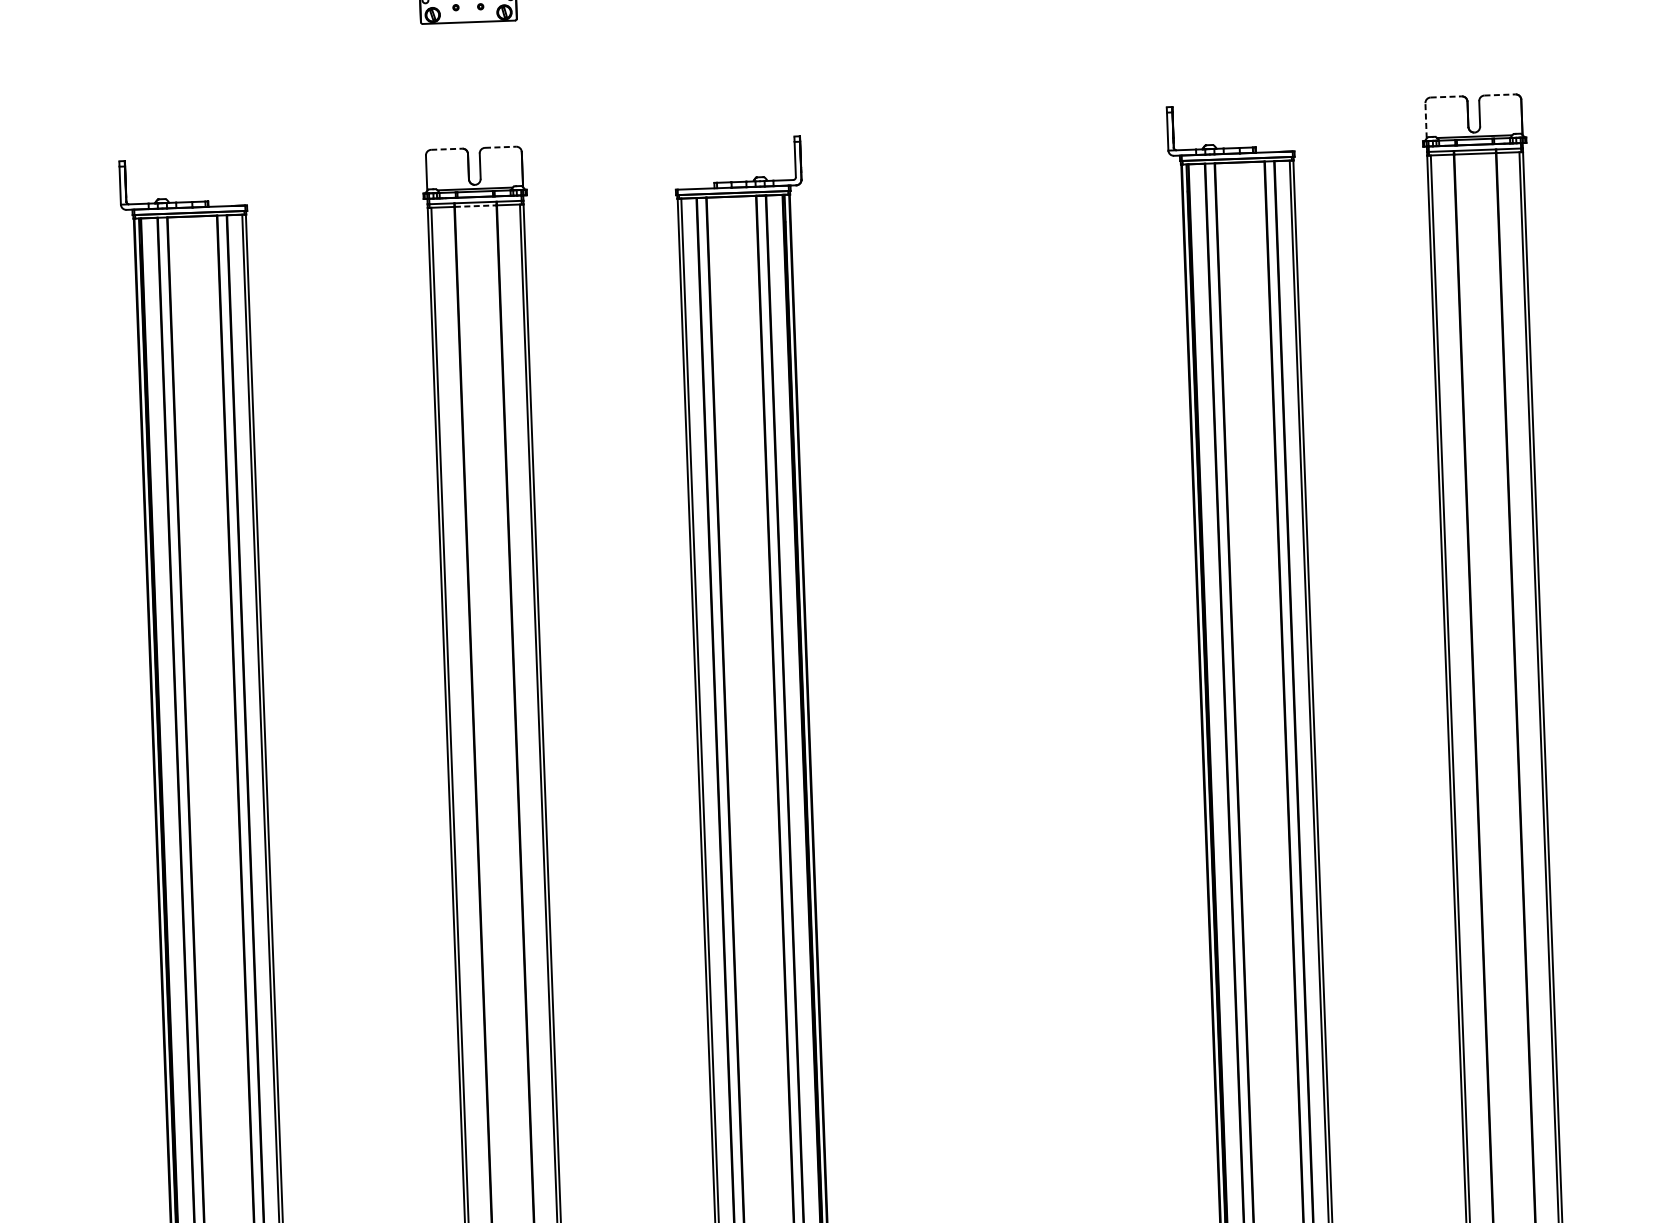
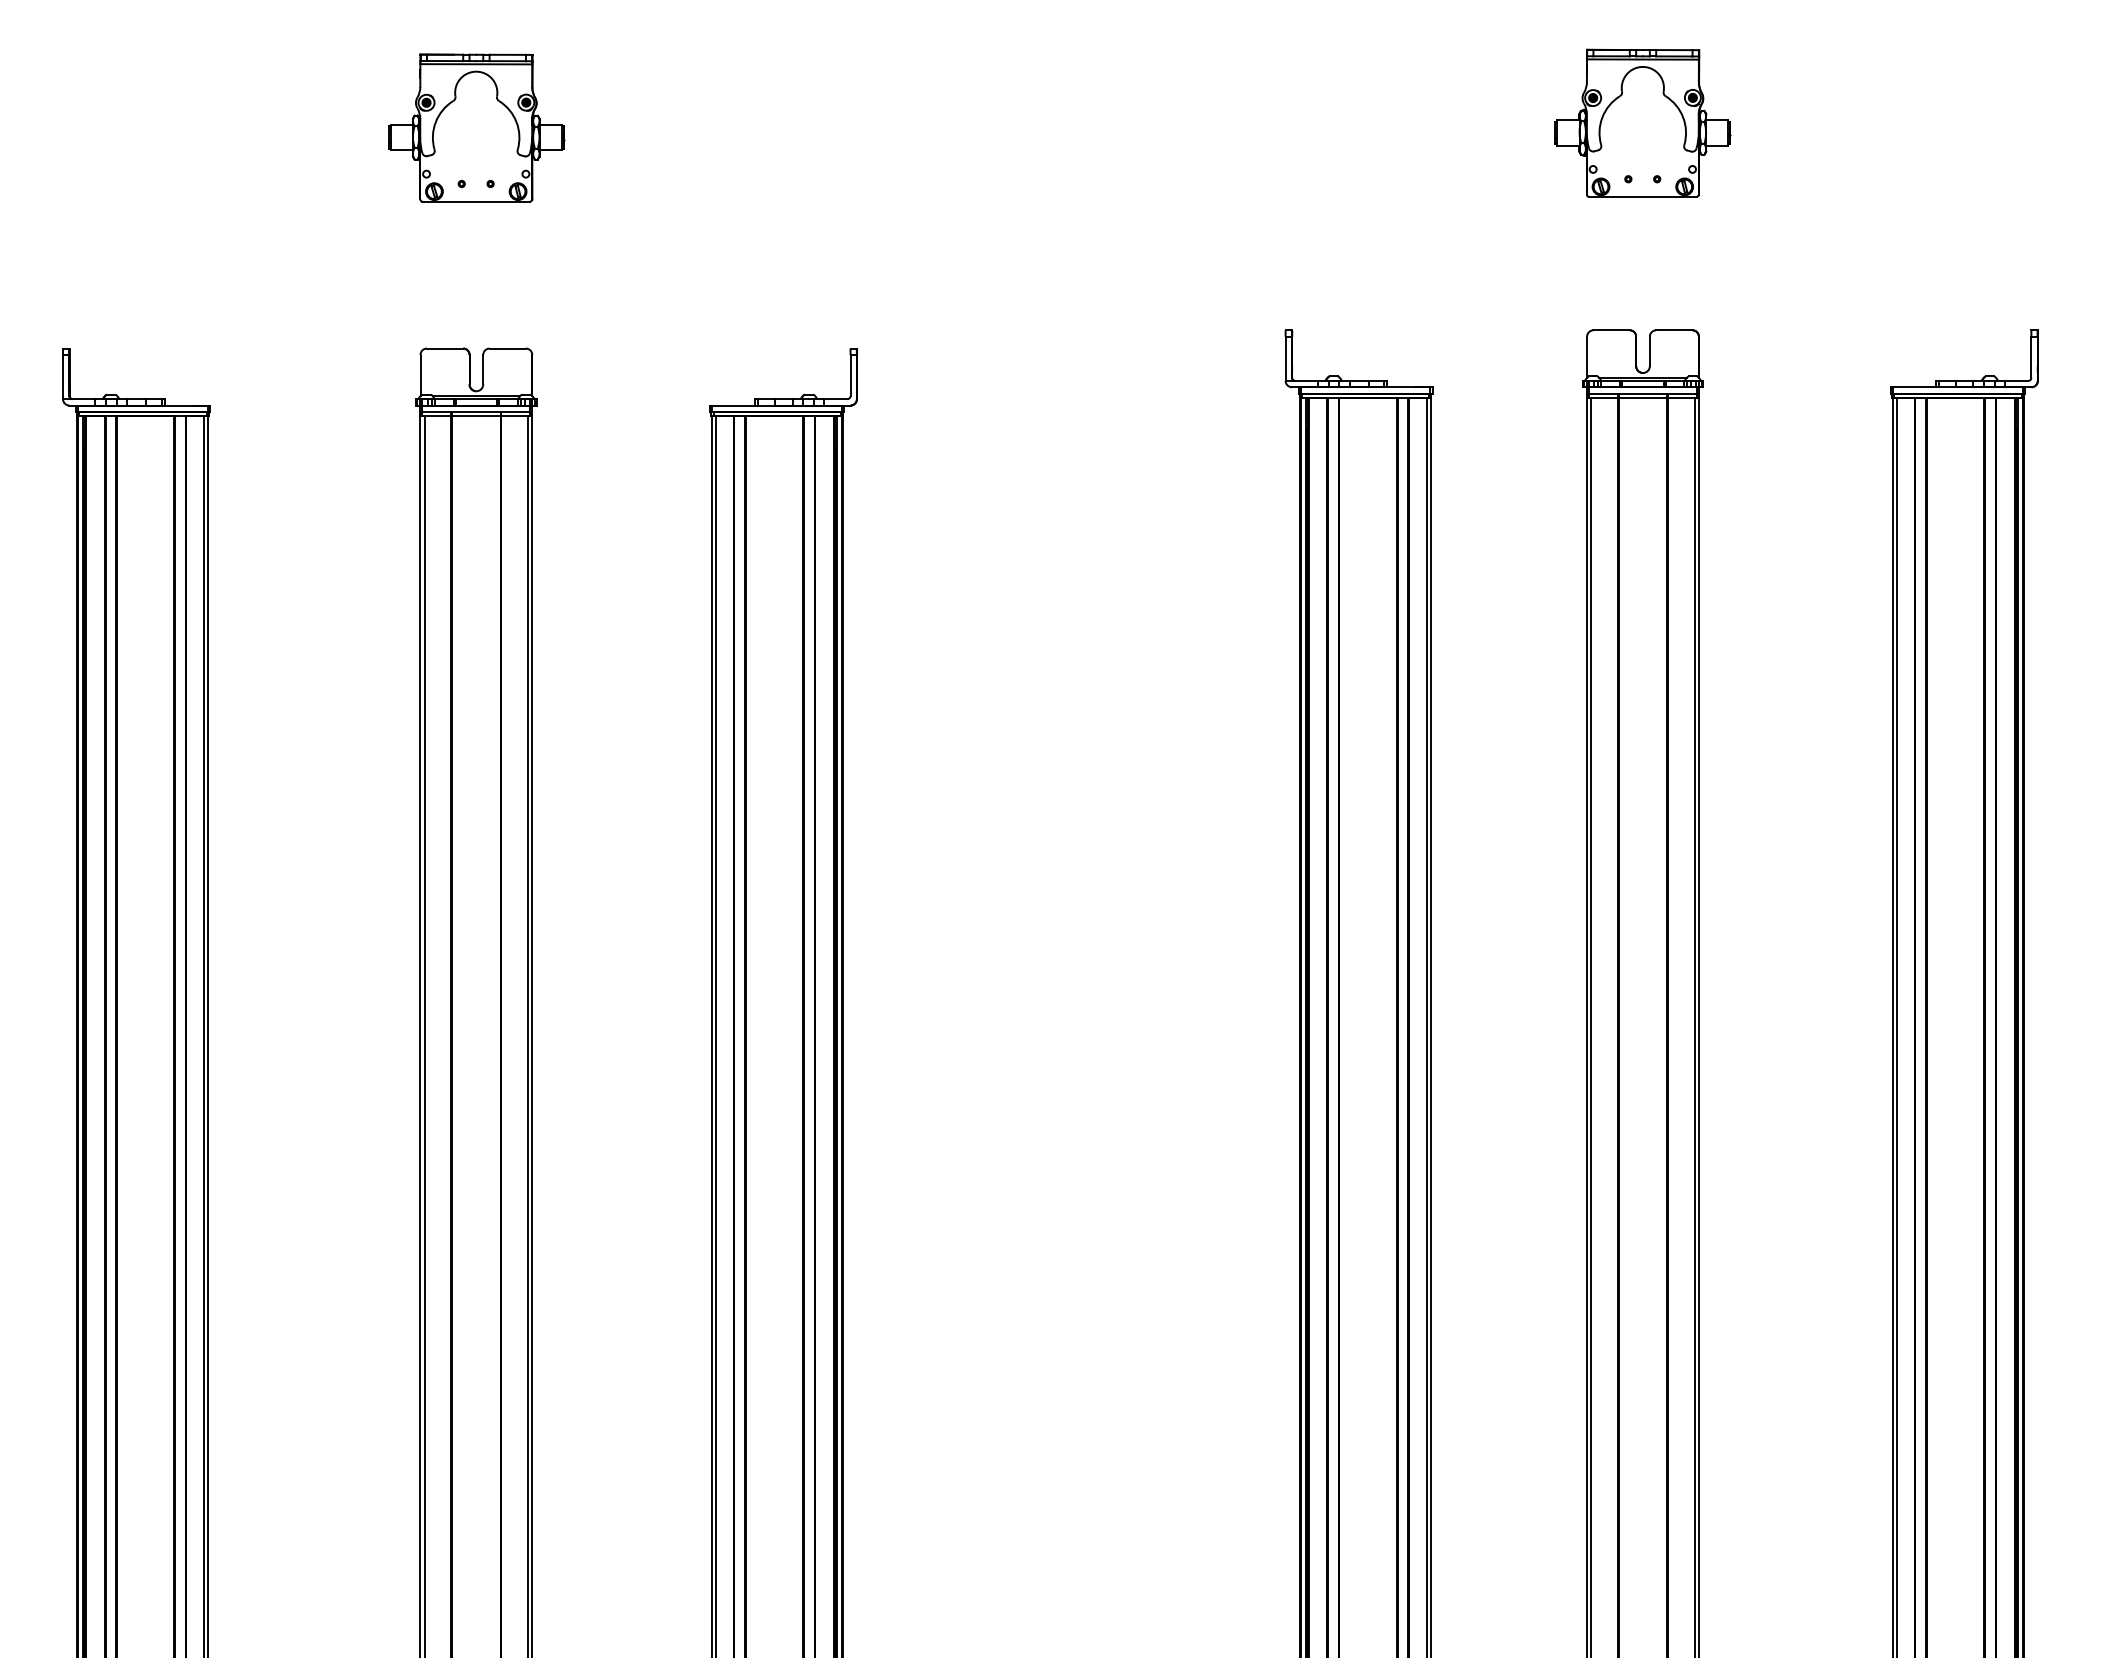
line: (1500, 95) -> (1674, 330), dashed -> solid
line: (1447, 97) -> (1612, 330), dashed -> solid
line: (1426, 121) -> (1587, 357), dashed -> solid
line: (501, 147) -> (508, 348), dashed -> solid
line: (447, 149) -> (445, 348), dashed -> solid
line: (475, 206) -> (476, 416), dashed -> solid

